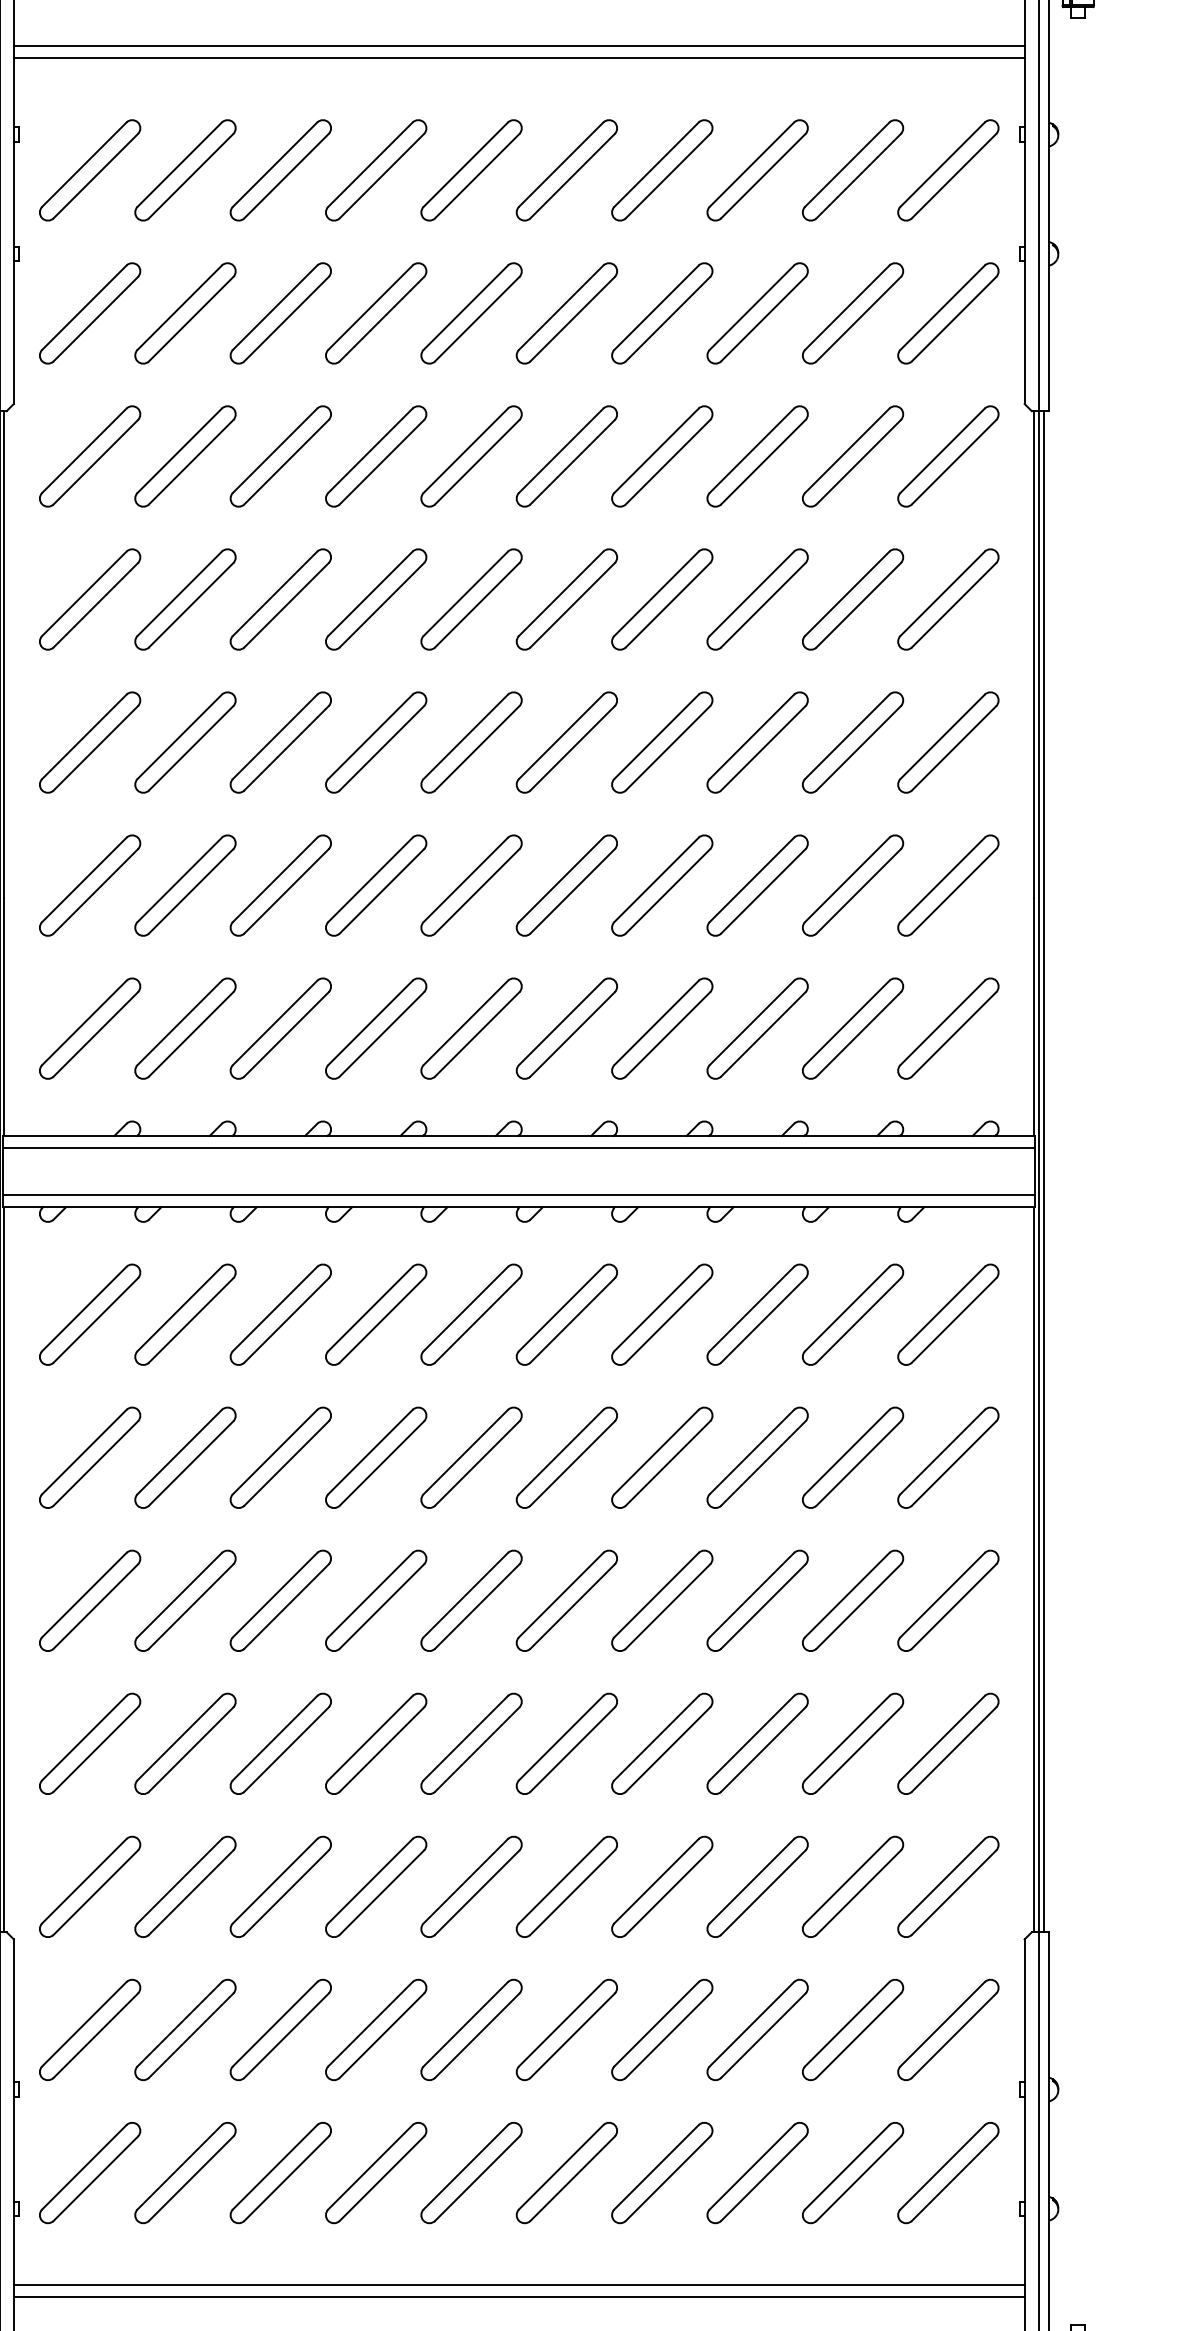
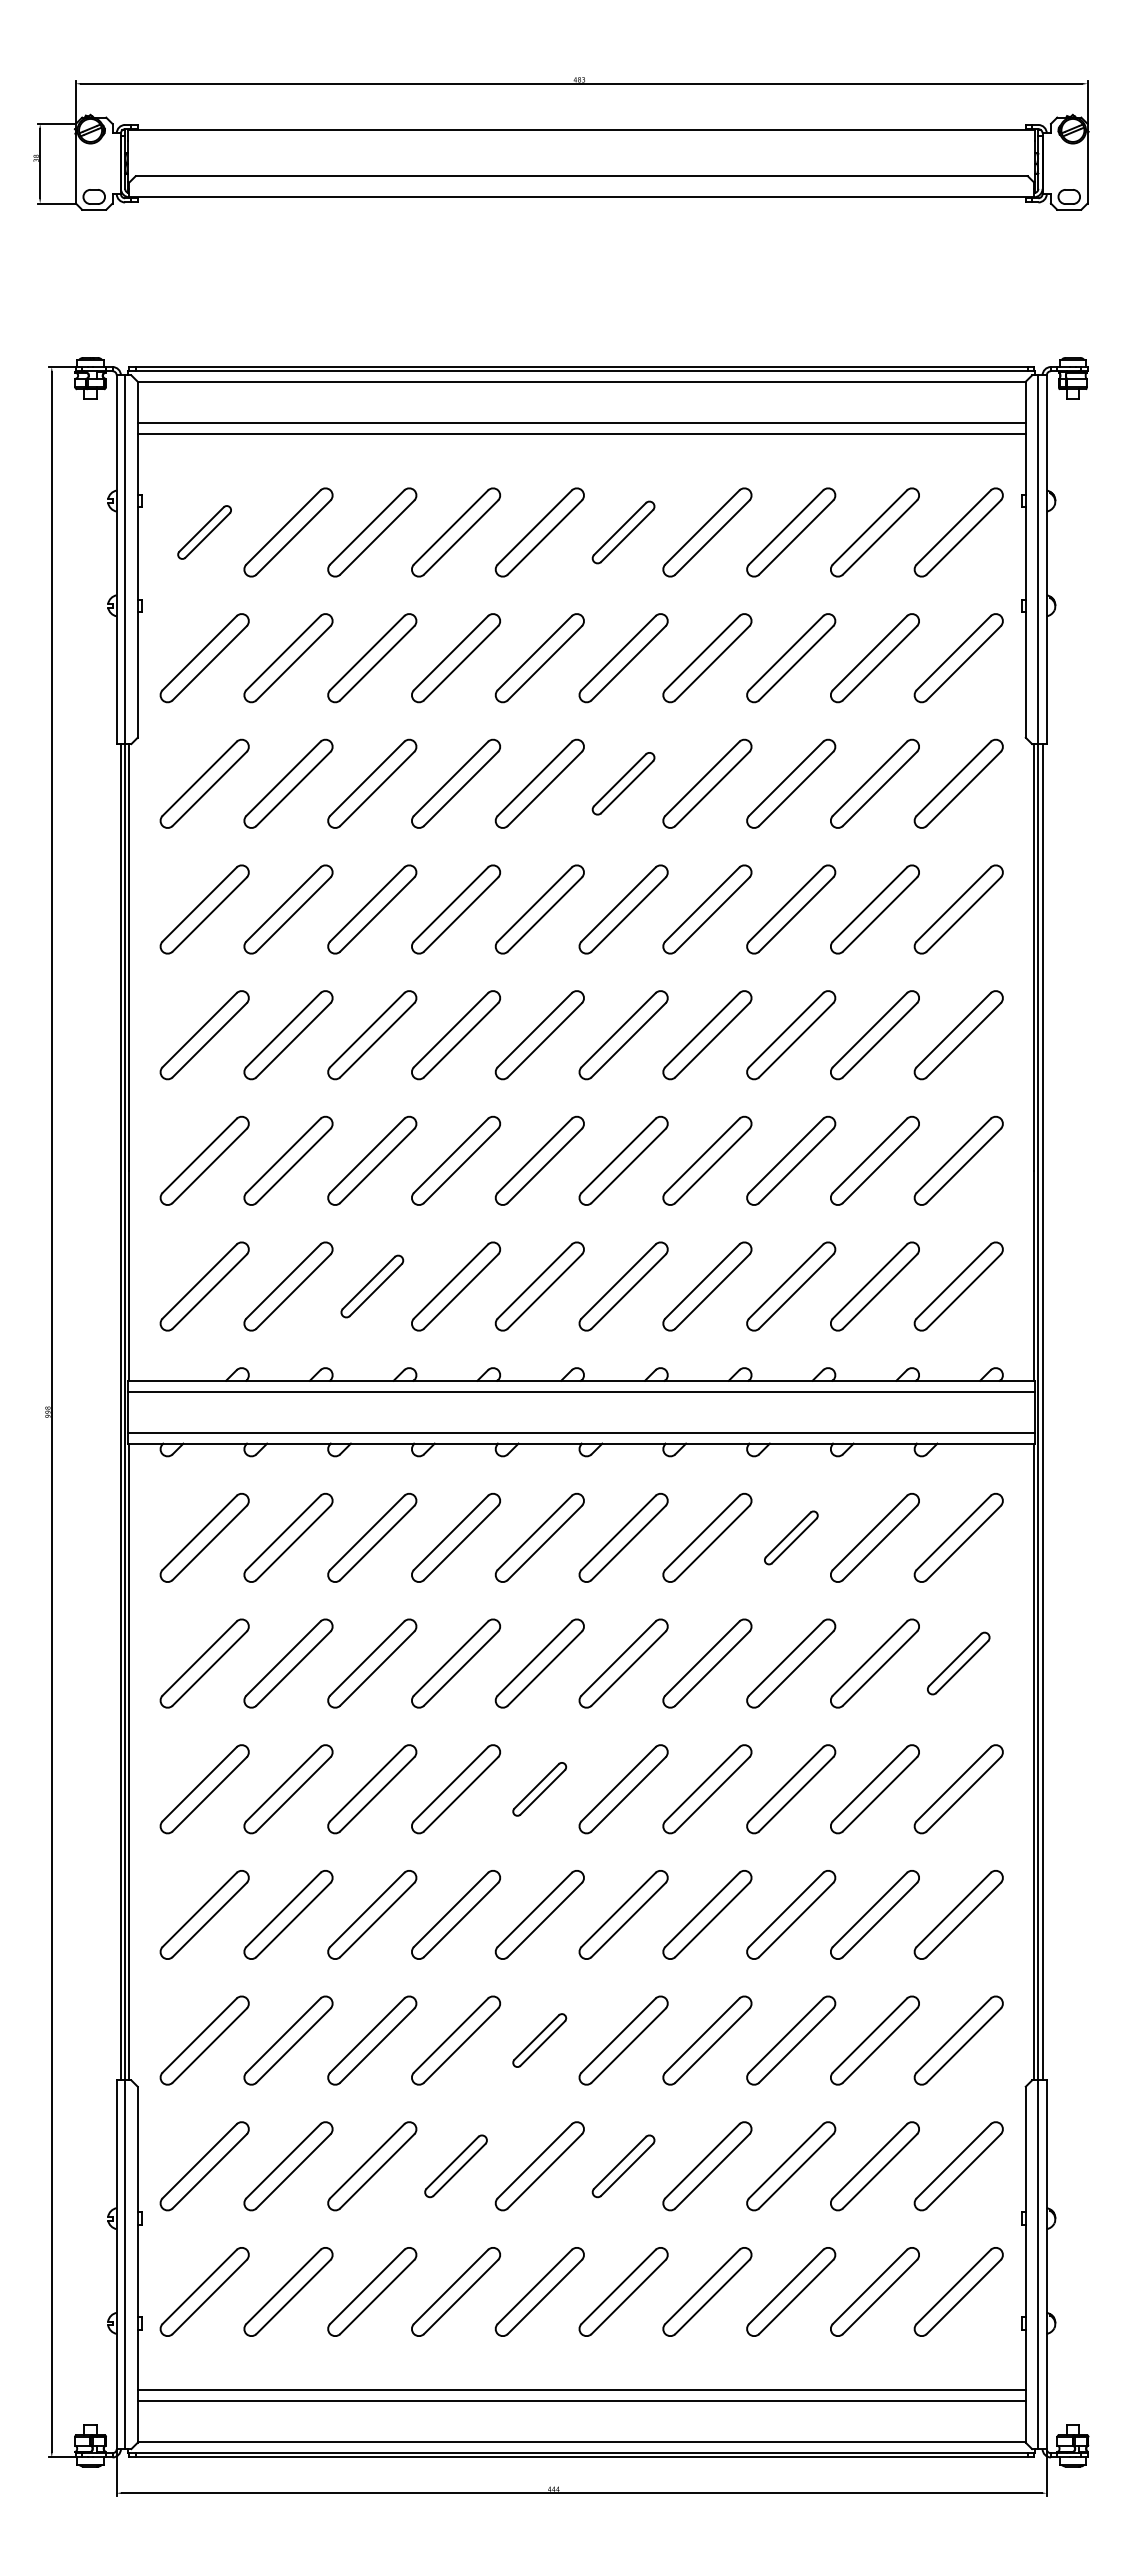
part: (89, 170) -> (204, 532), size x0.6
part: (566, 170) -> (623, 532), size x0.7
part: (566, 456) -> (623, 783), size x0.7
part: (281, 1028) -> (372, 1286), size x0.7
part: (757, 1314) -> (791, 1537), size x0.6
part: (948, 1457) -> (958, 1663), size x0.7
part: (471, 1601) -> (539, 1789), size x0.6
part: (471, 1886) -> (539, 2040), size x0.6
part: (375, 2030) -> (455, 2166), size x0.7
part: (566, 2030) -> (623, 2166), size x0.7

